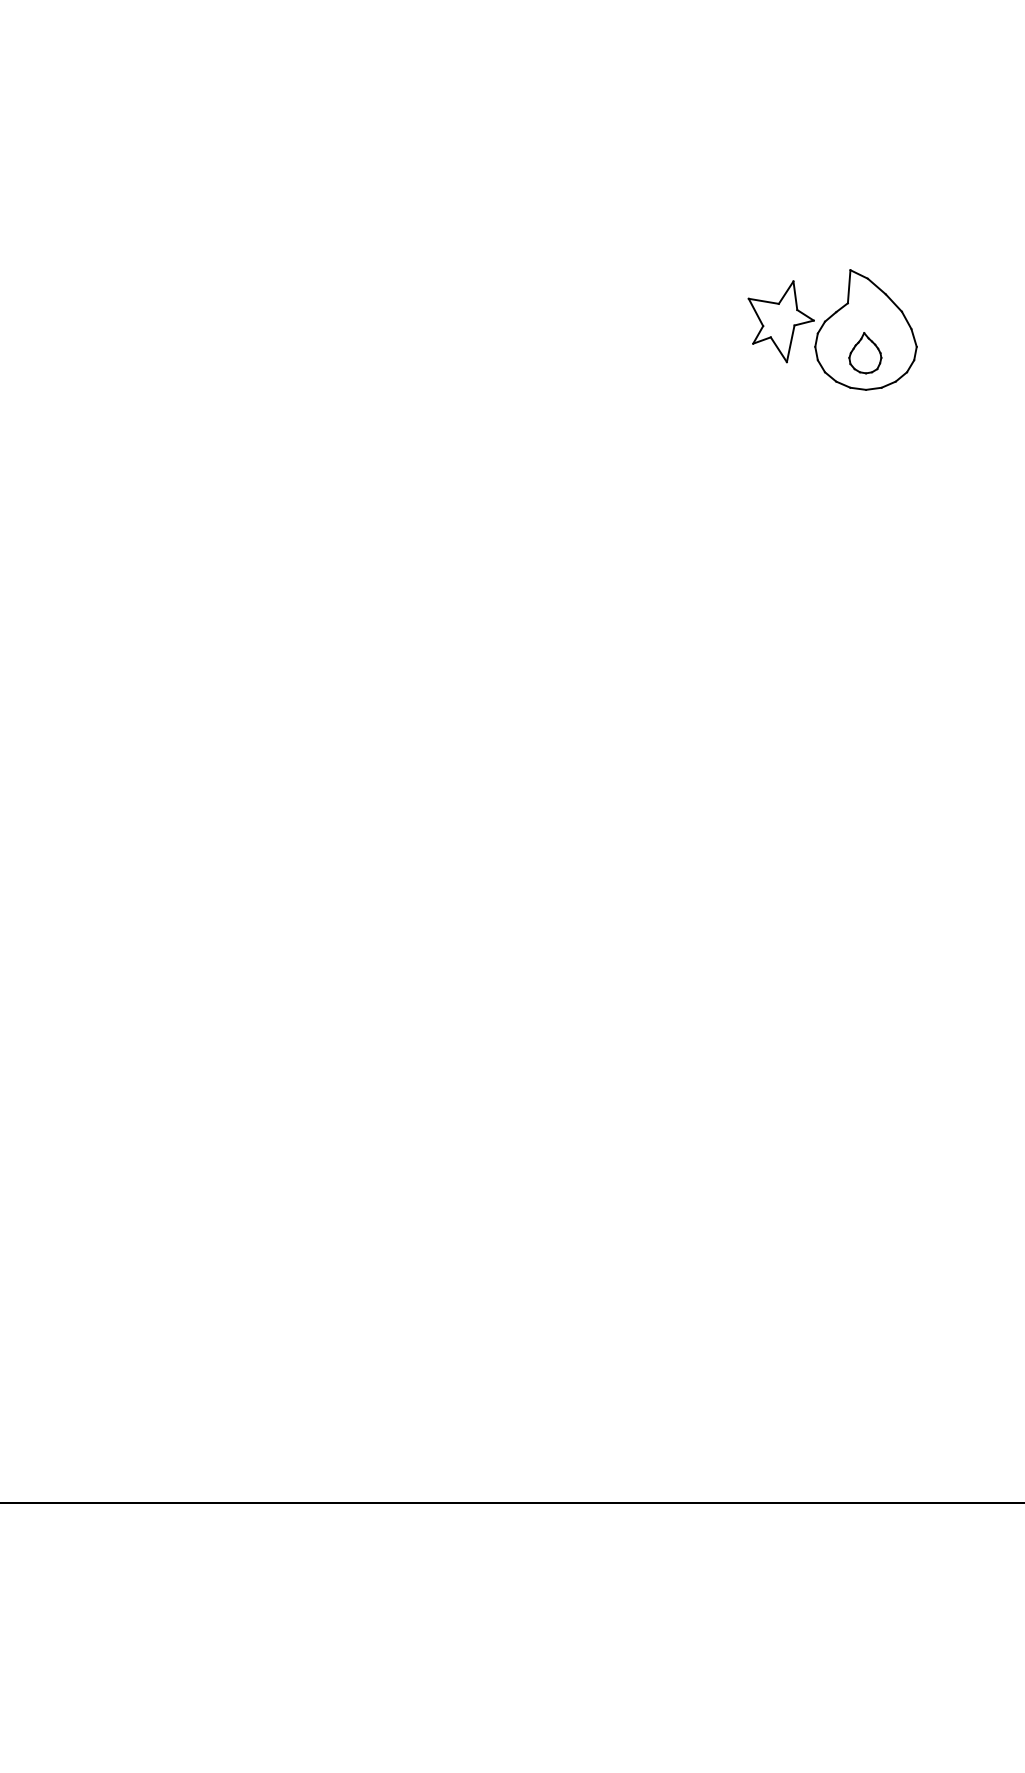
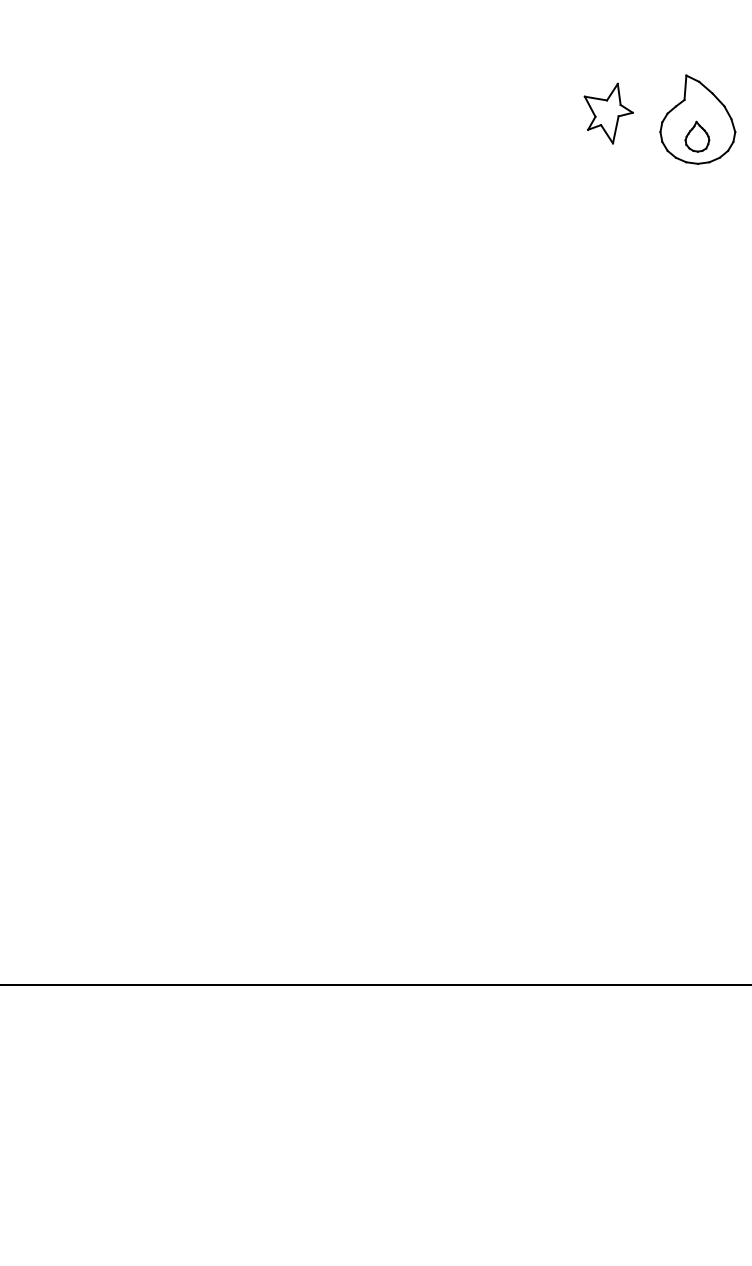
part: (780, 321) -> (608, 113), moved

